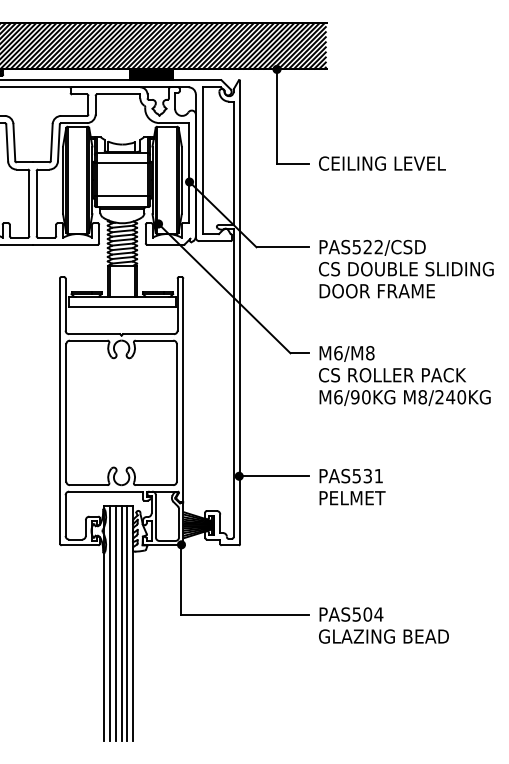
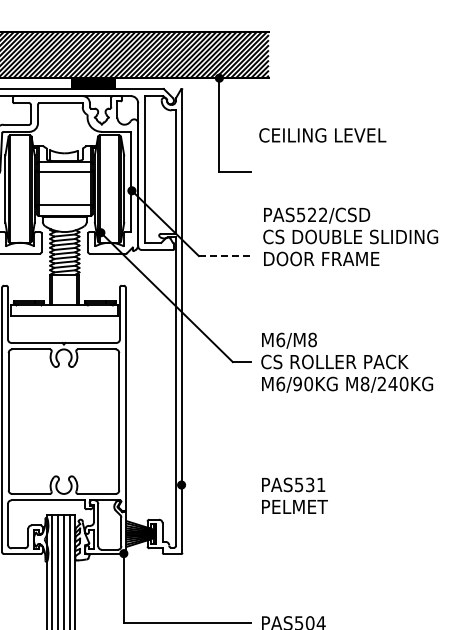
text: (382, 163) -> (322, 135), moved
line: (283, 247) -> (225, 256), solid -> dashed
text: (406, 269) -> (350, 237), moved
text: (404, 375) -> (346, 362), moved
line: (274, 476) -> (216, 485), removed

